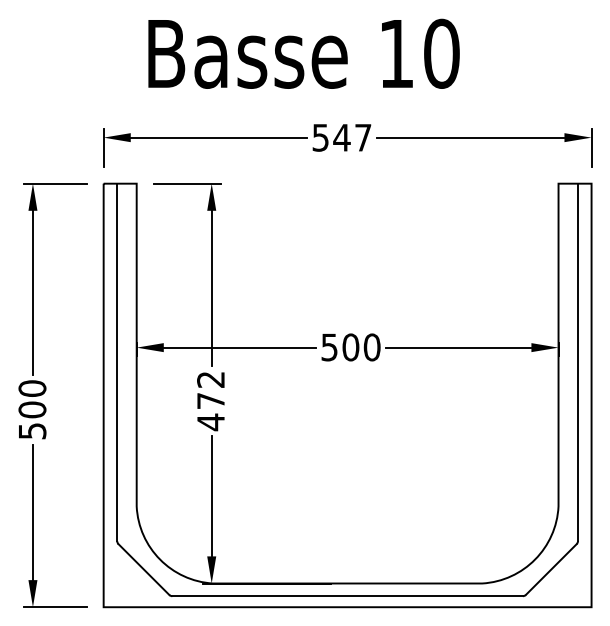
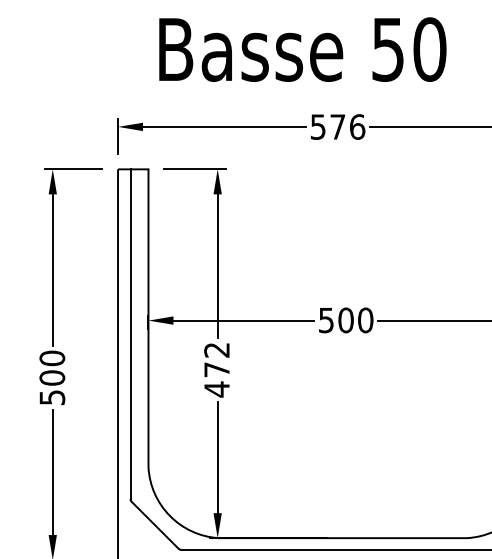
text: (396, 54) -> (388, 50), 10 -> 50
text: (352, 137) -> (347, 126), 547 -> 576

